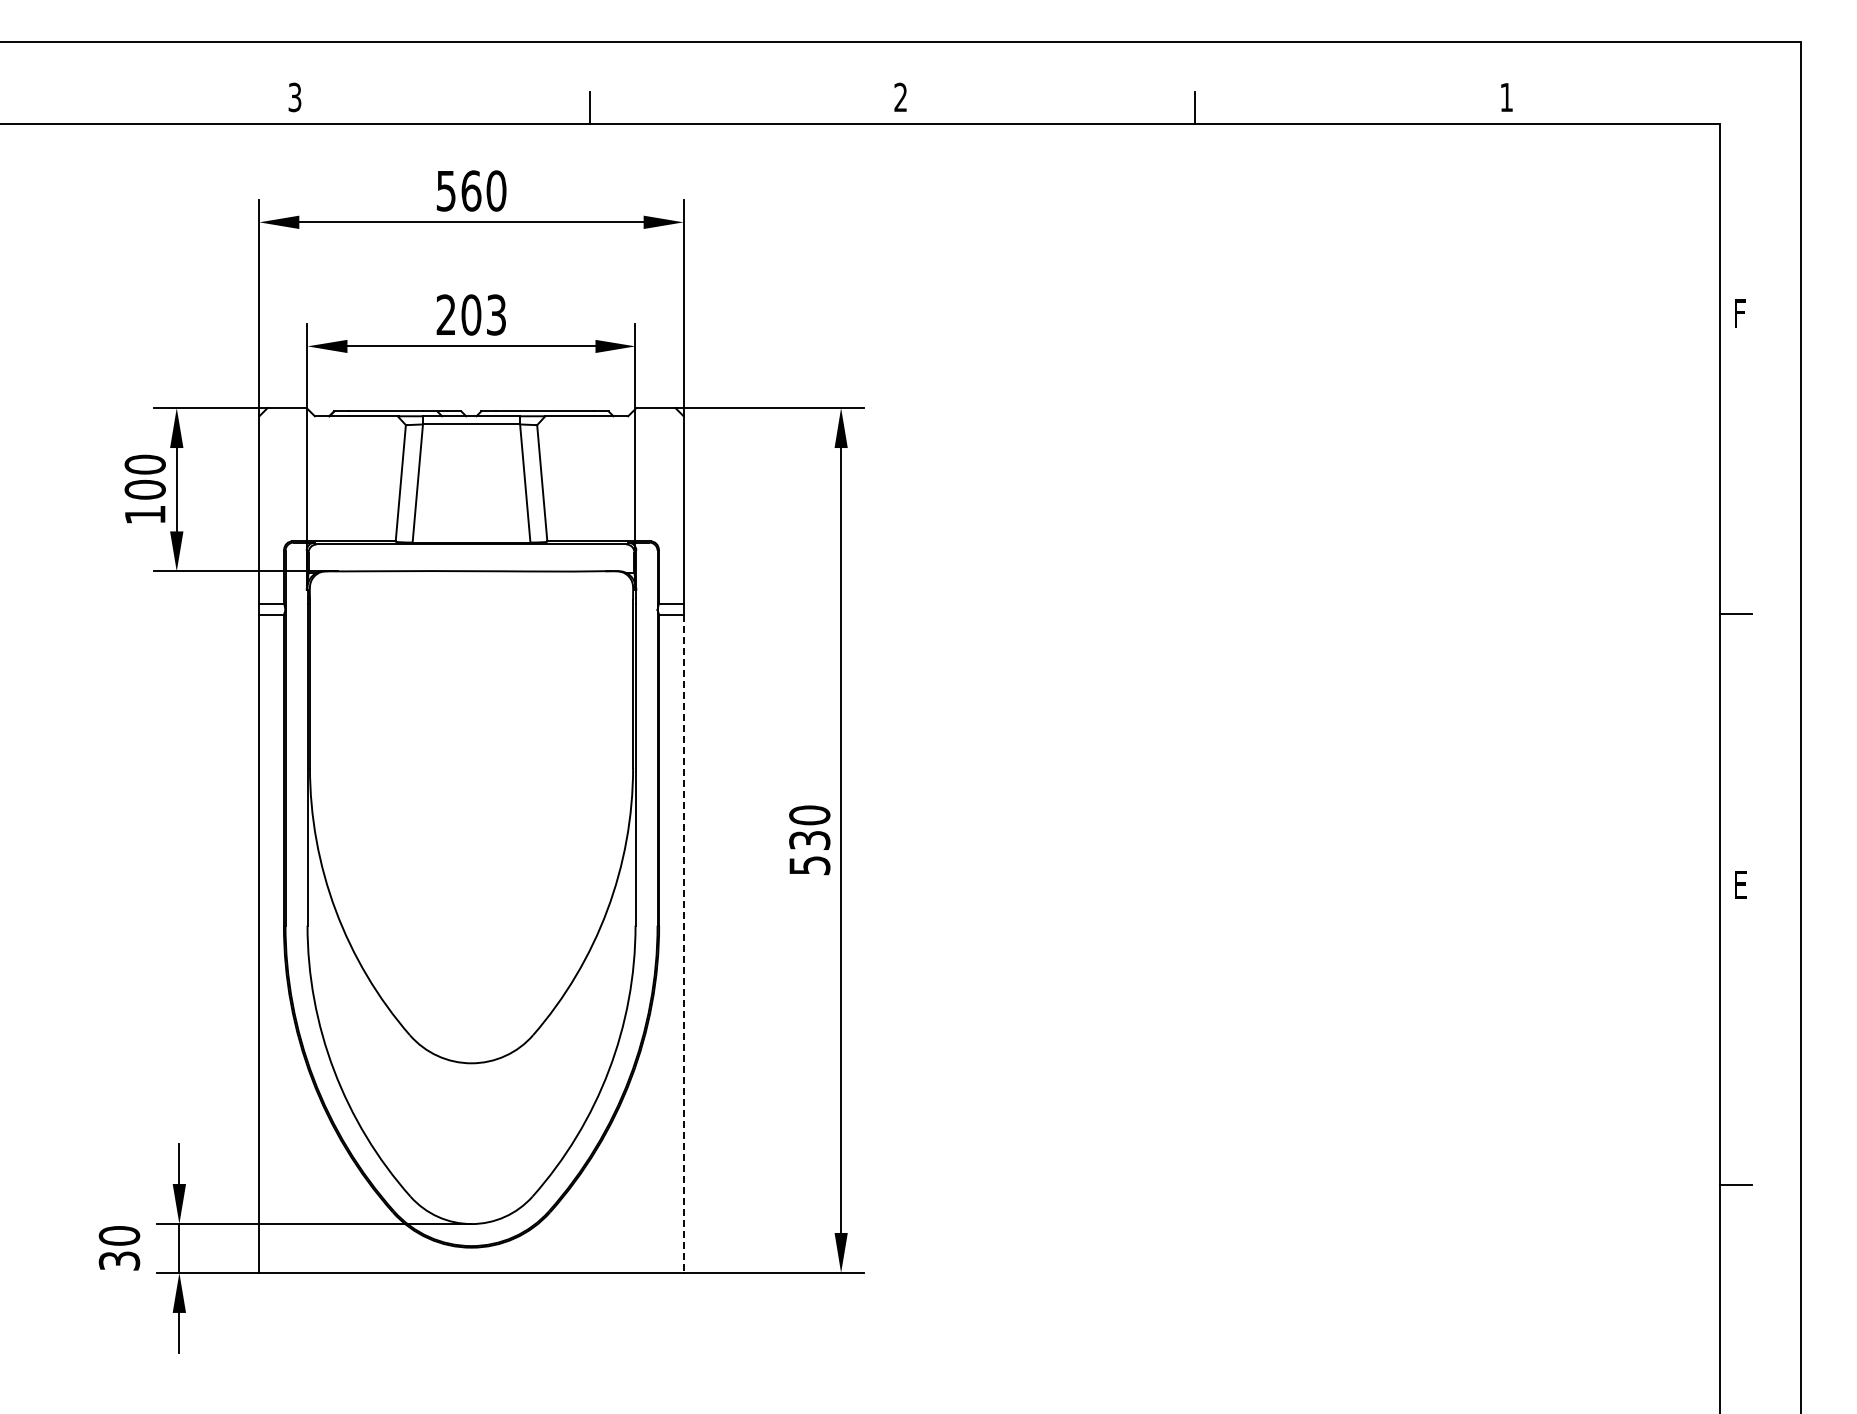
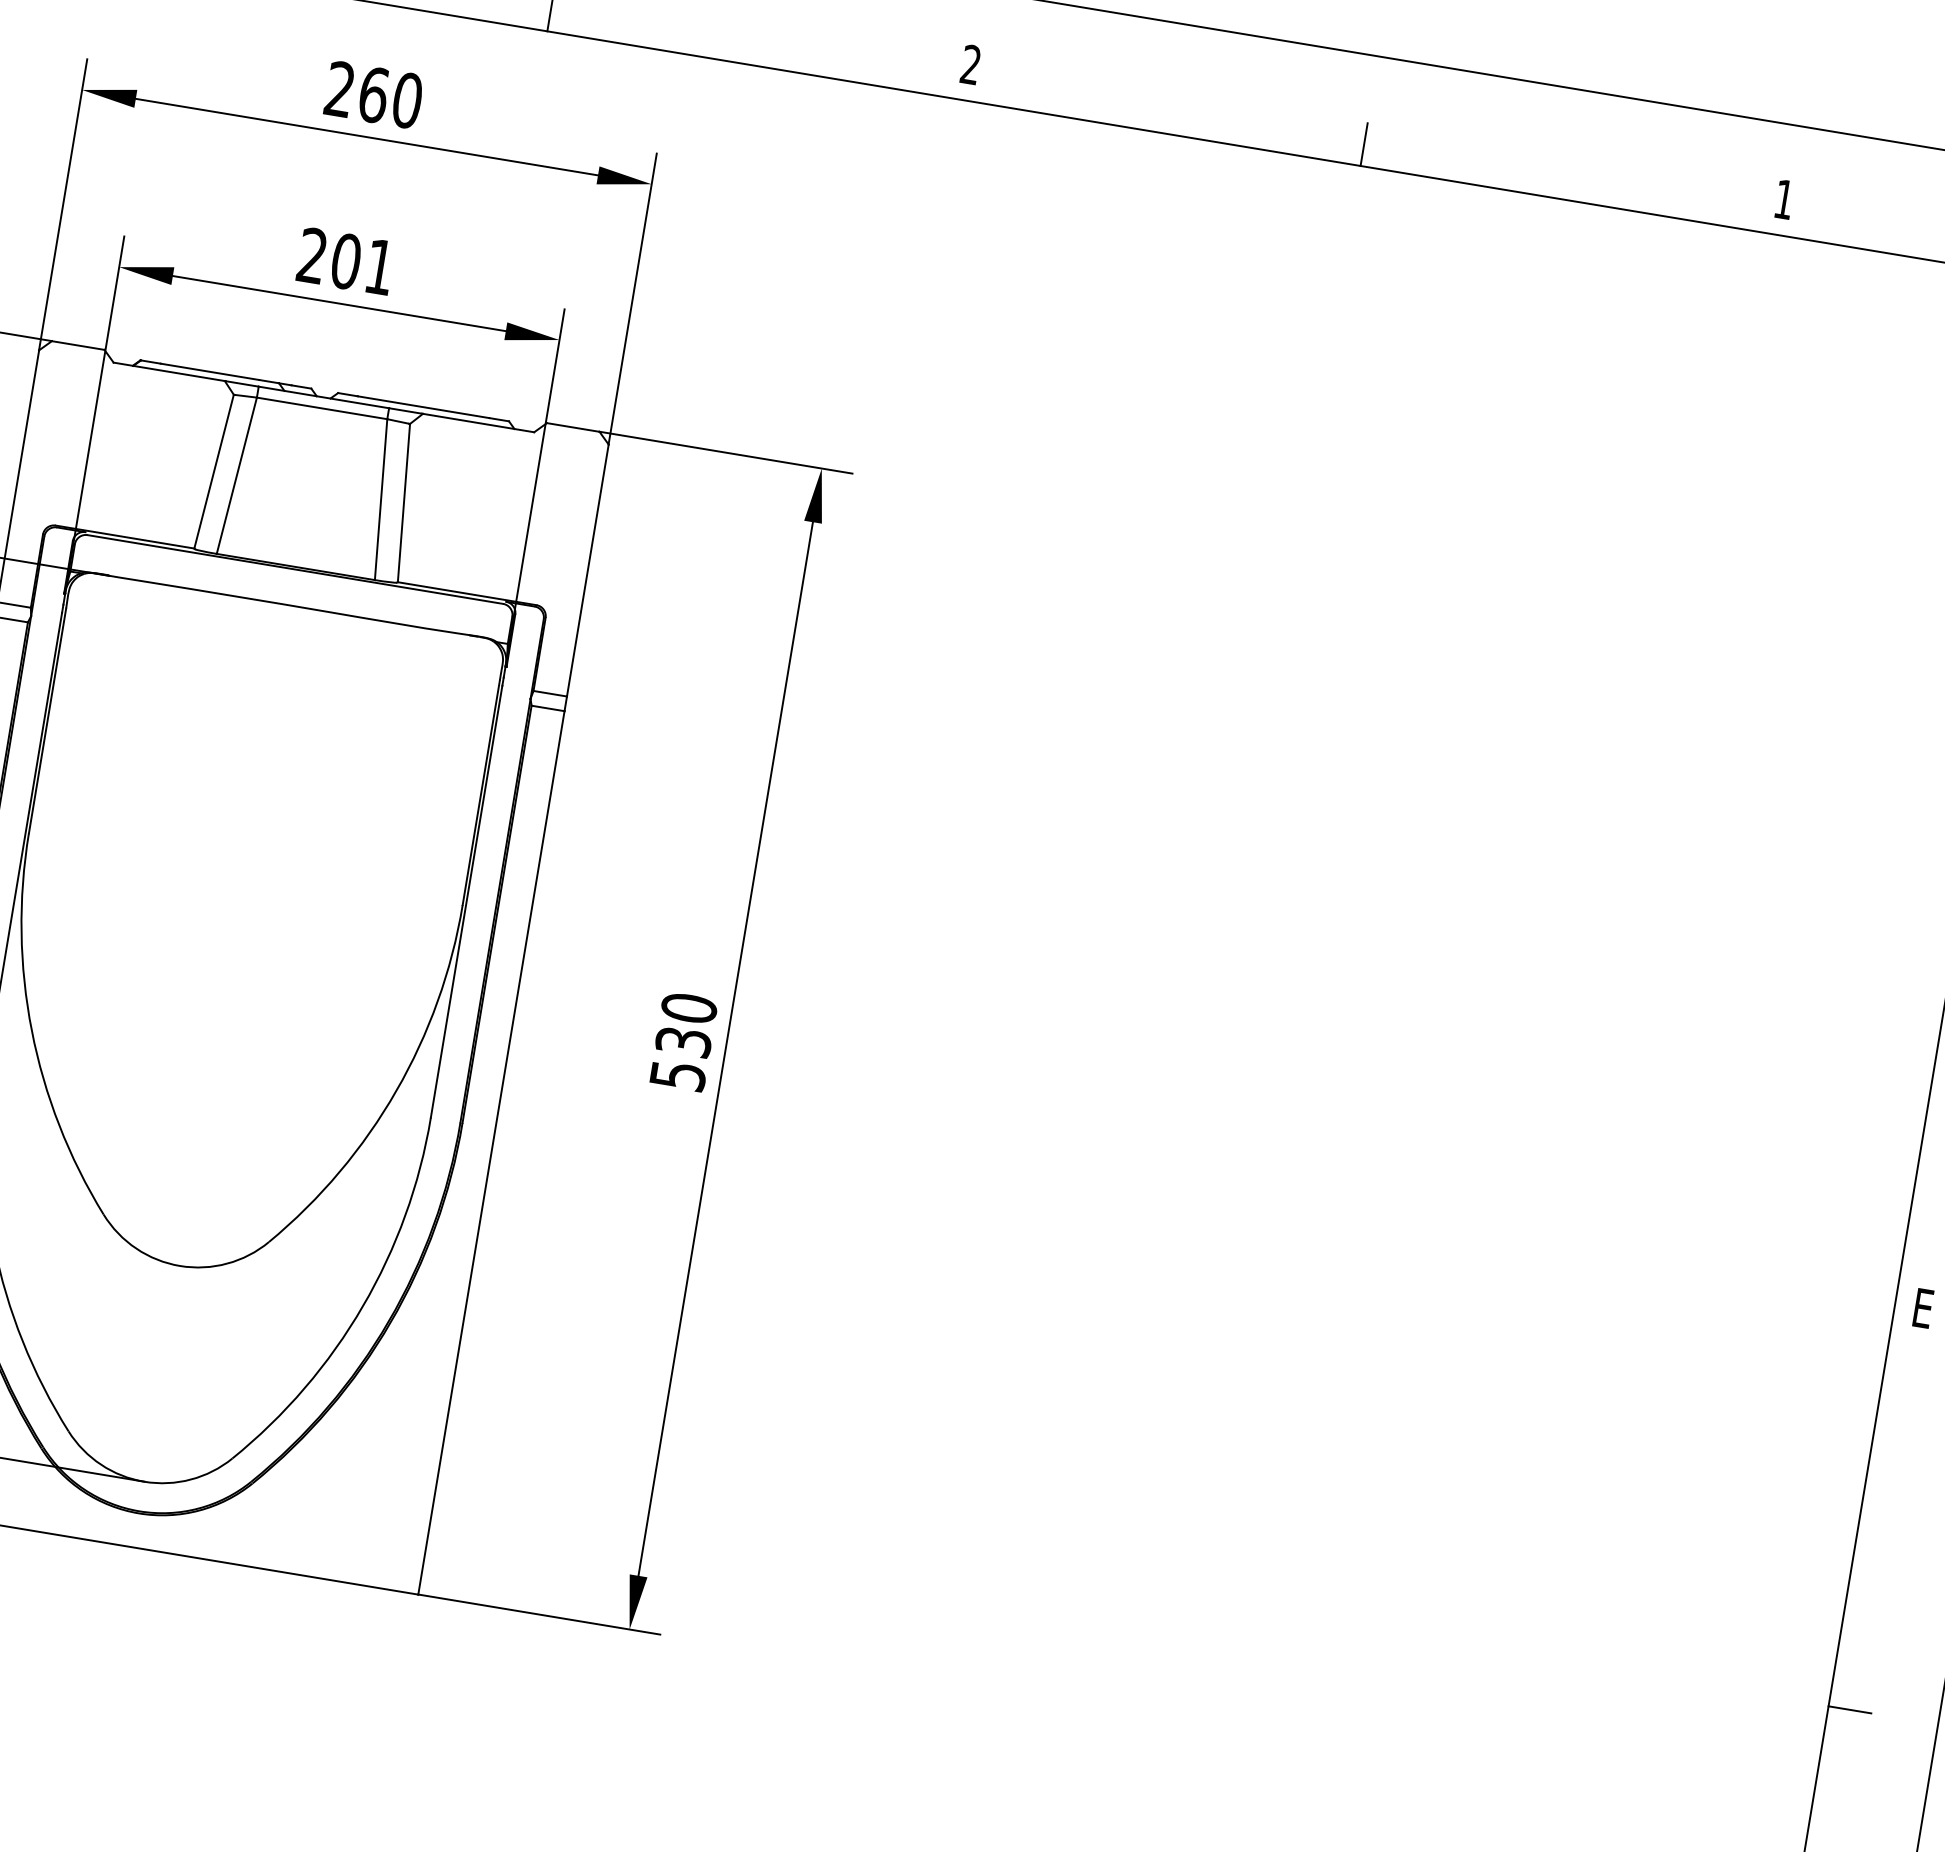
text: (445, 190) -> (339, 88), 560 -> 260
text: (496, 314) -> (380, 266), 203 -> 201
line: (683, 944) -> (491, 1153), dashed -> solid

